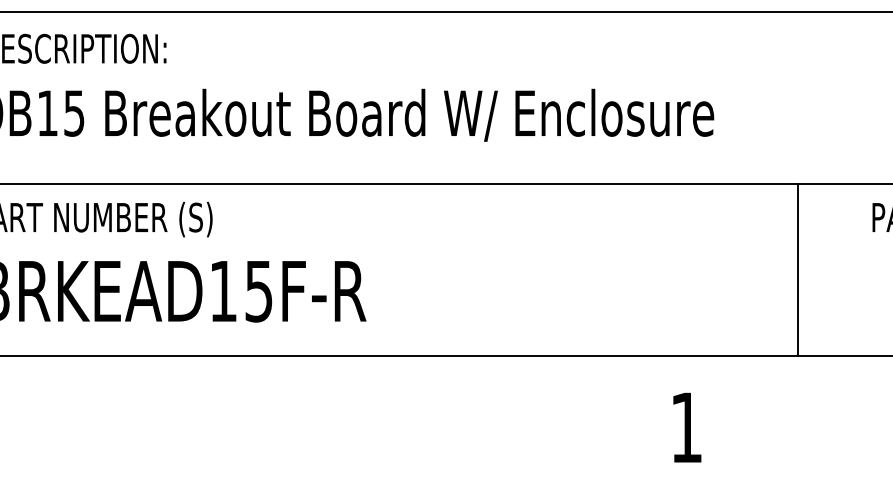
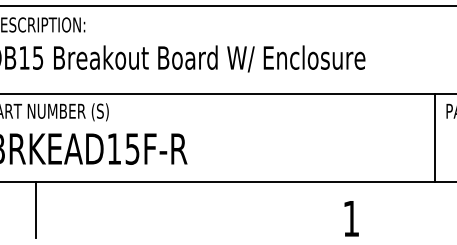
line: (798, 270) -> (435, 138), moved
line: (71, 409) -> (36, 209), added

